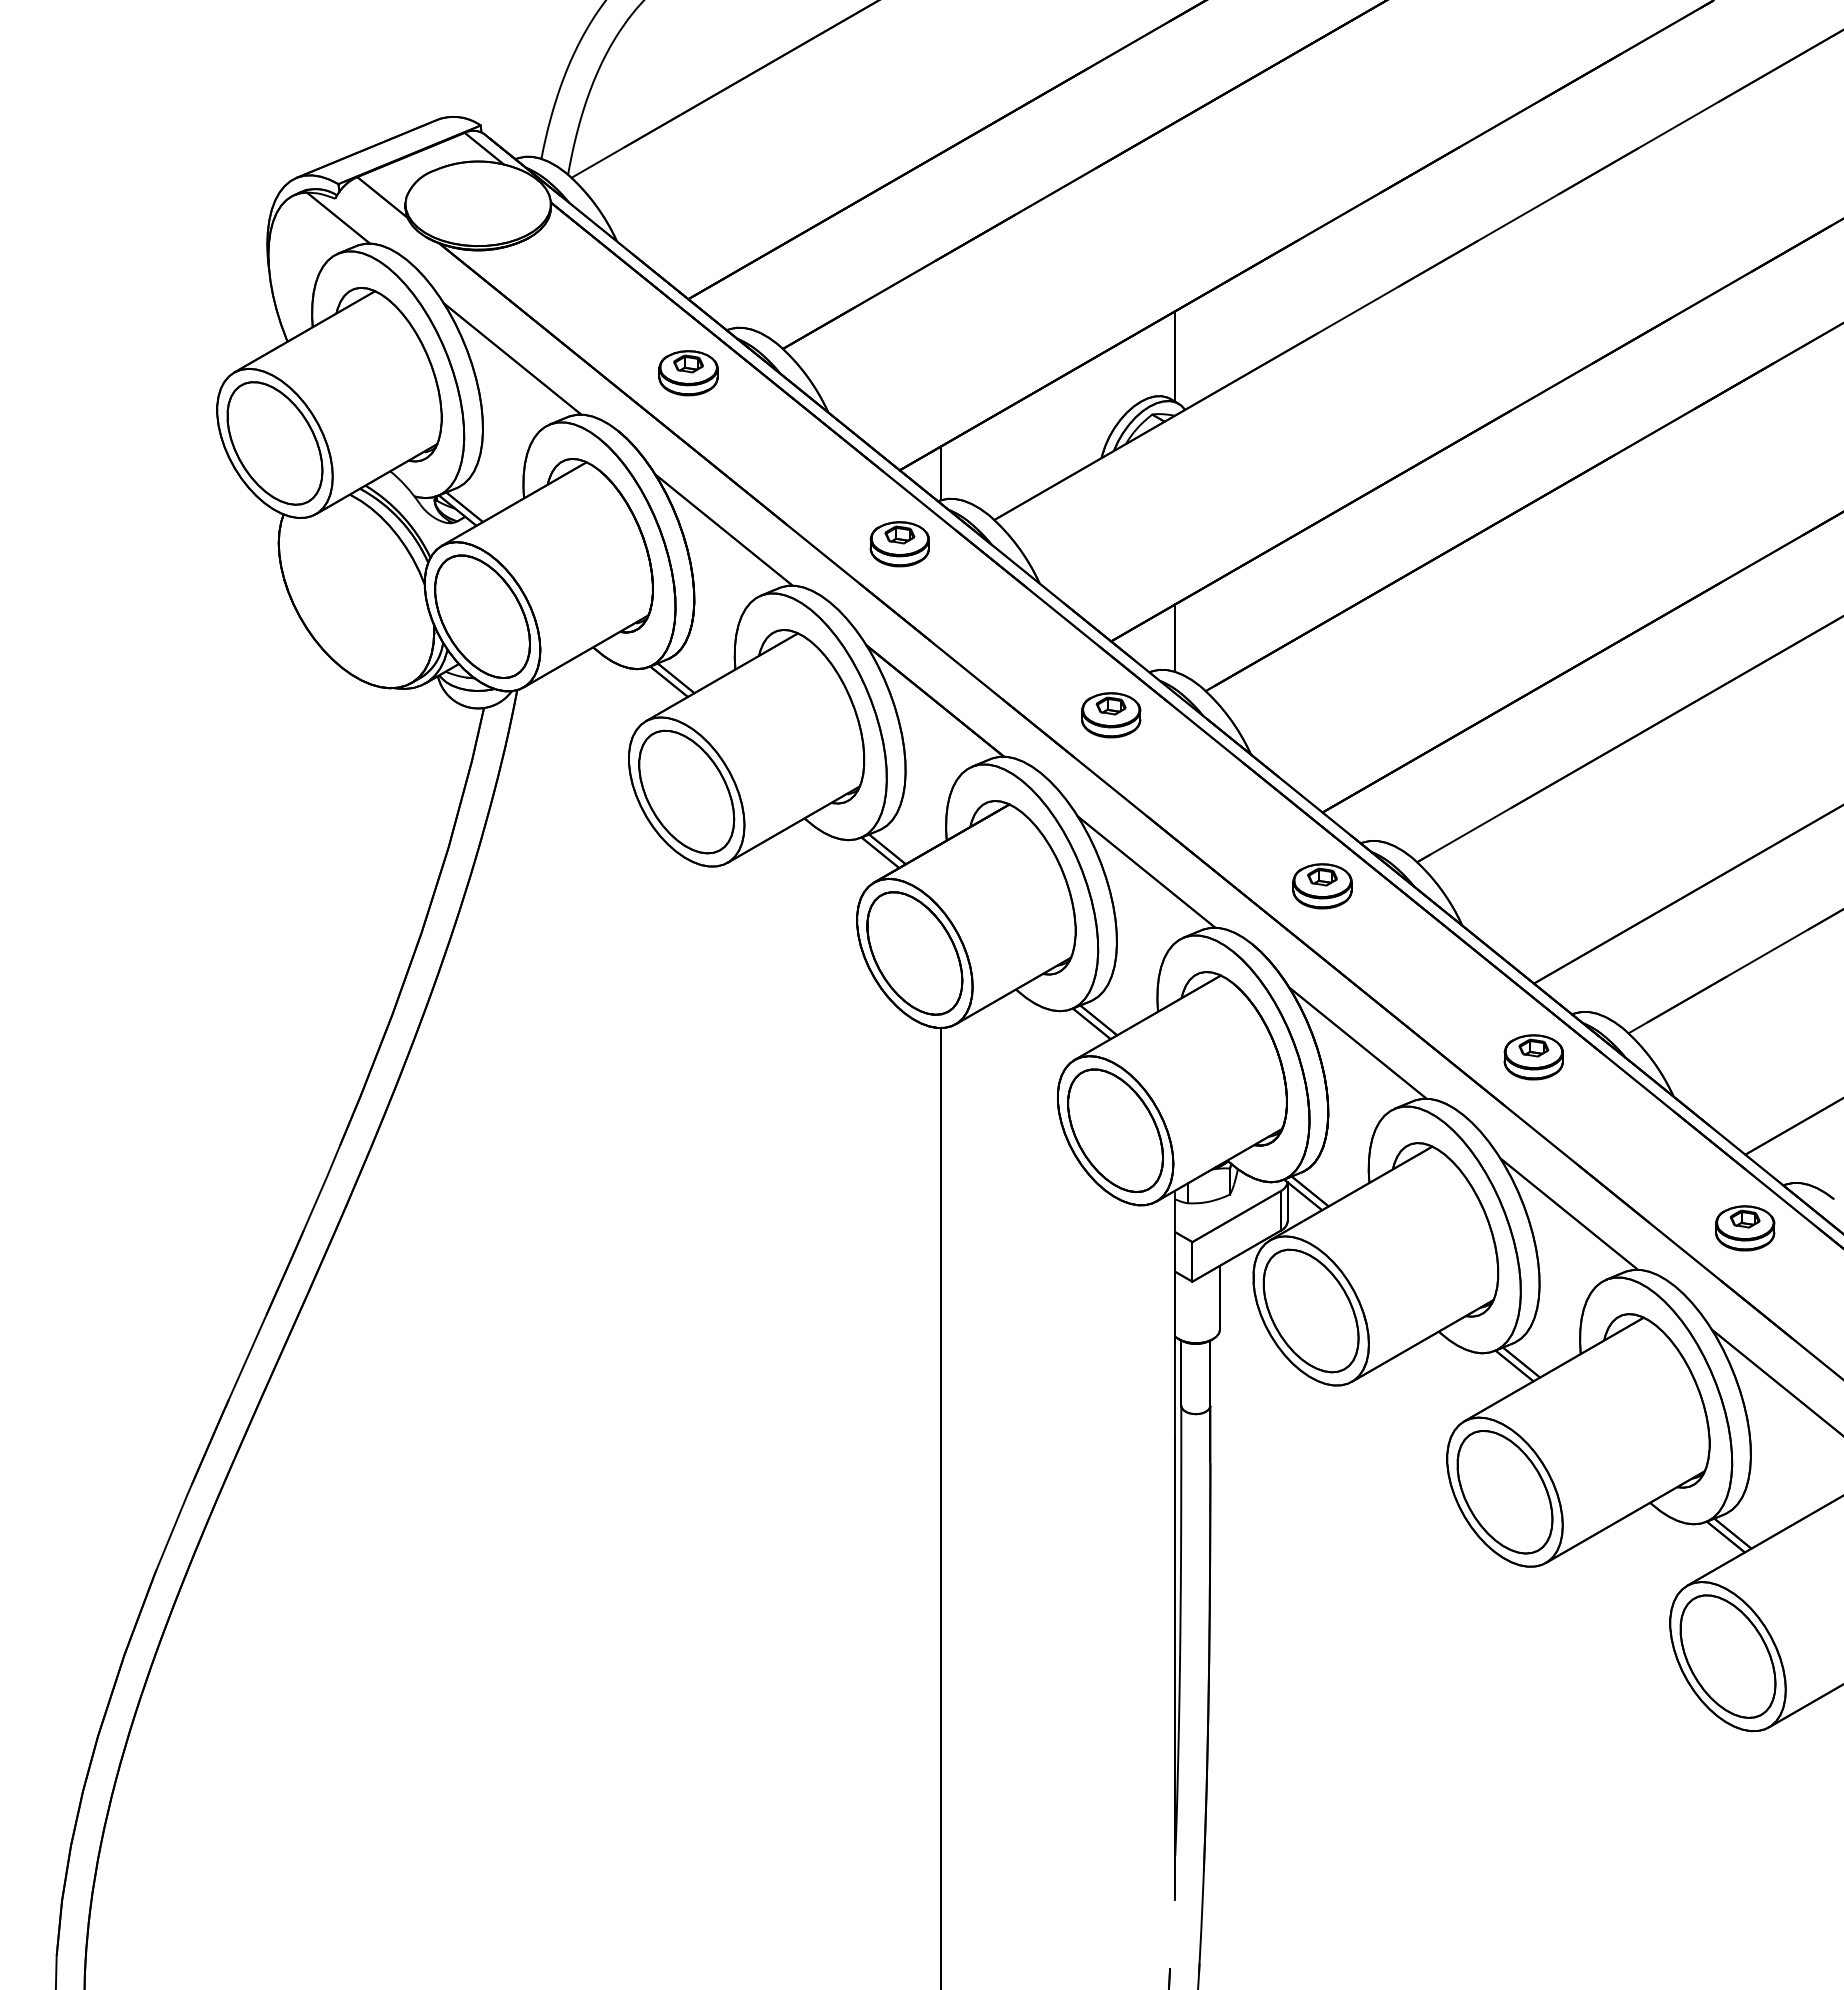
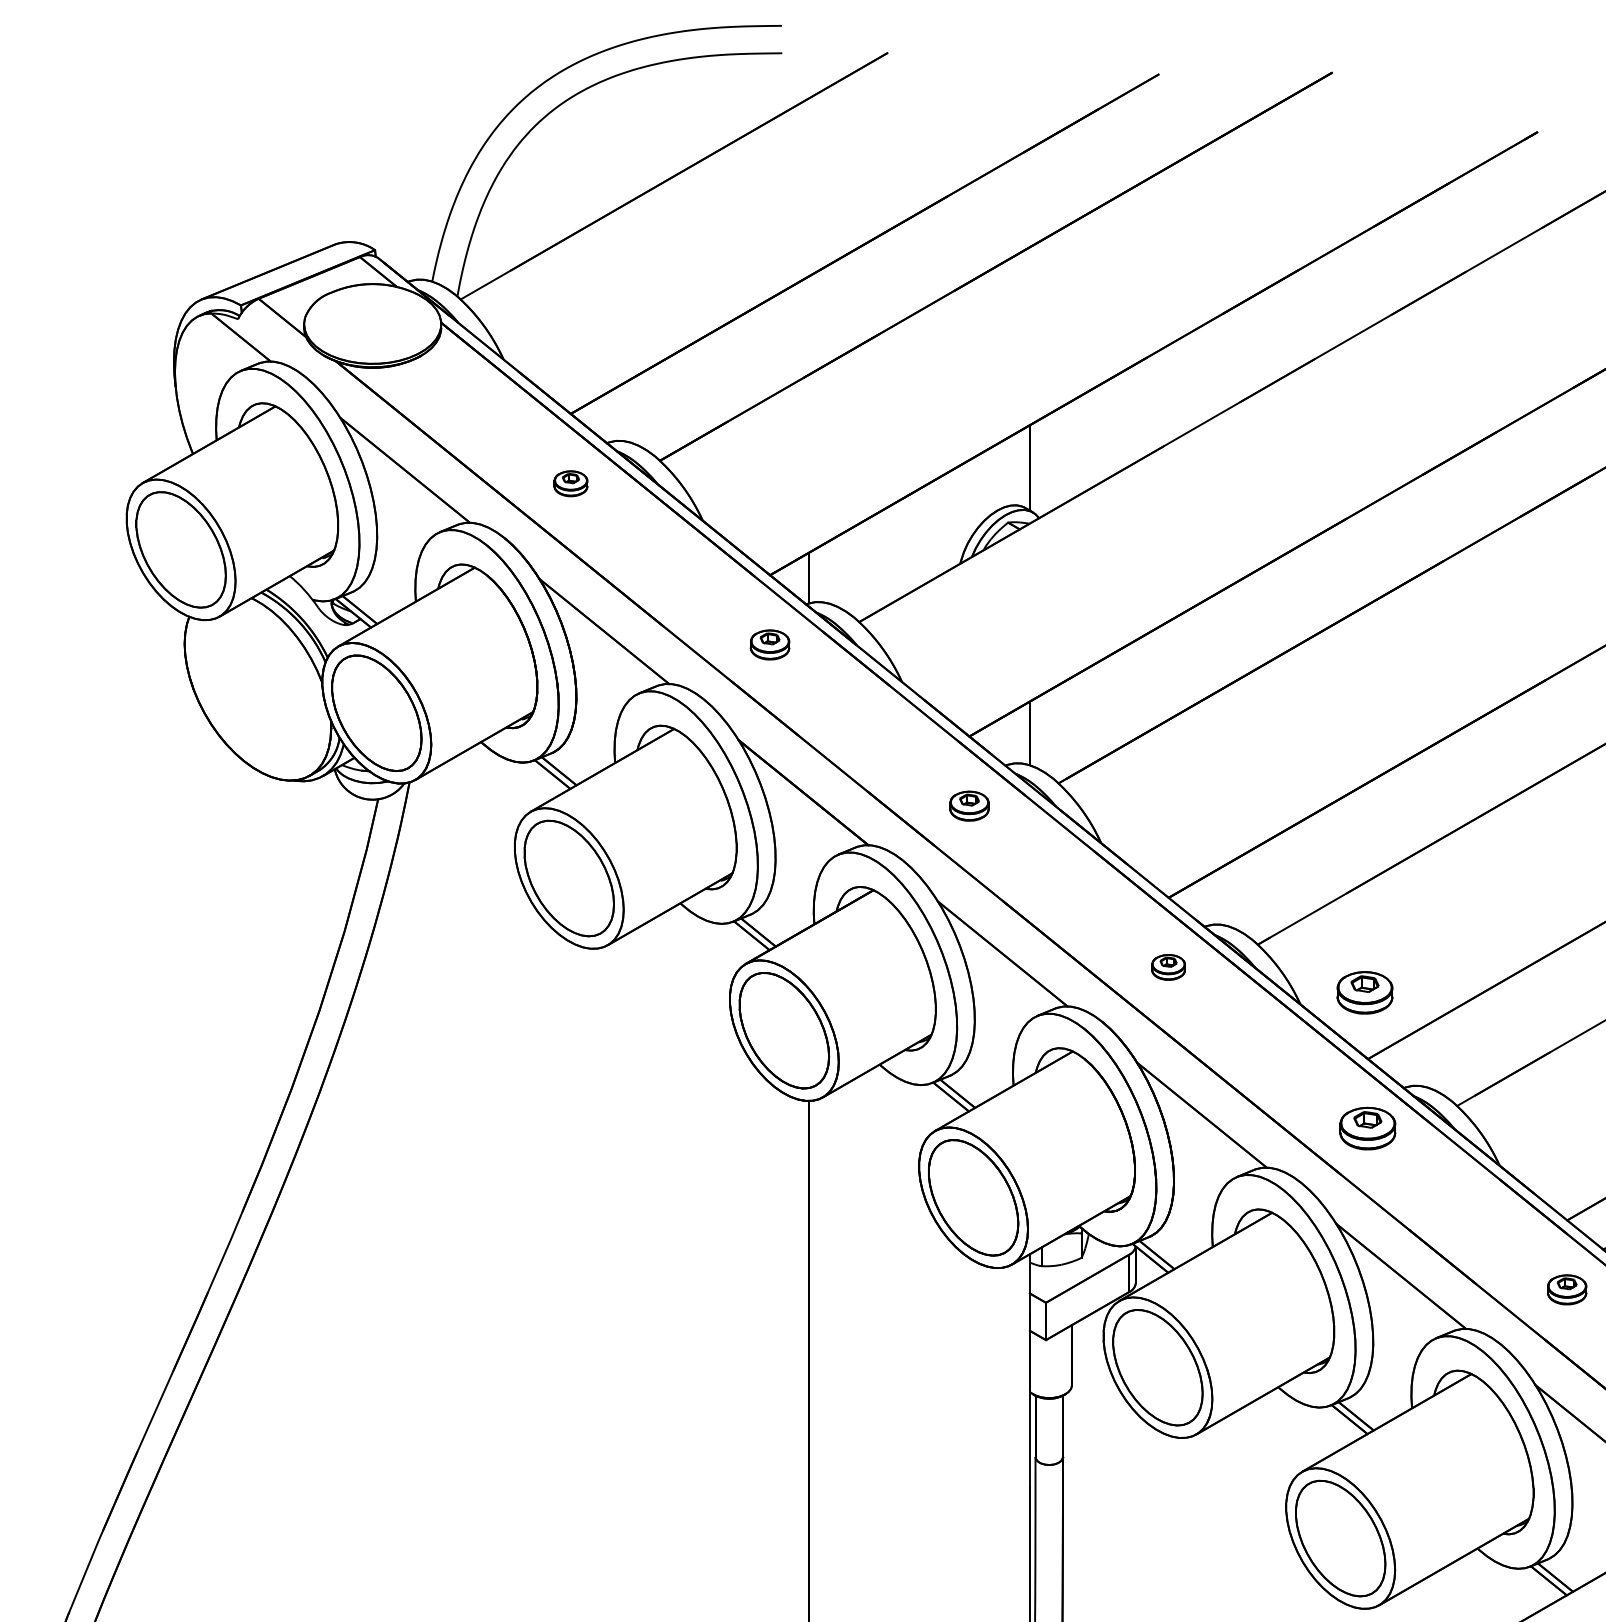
part: (688, 373) -> (570, 483), size x0.6
part: (899, 544) -> (769, 645), size x0.7
part: (1111, 715) -> (969, 806), size x0.7
part: (1322, 886) -> (1168, 967), size x0.6
part: (1530, 913) -> (1364, 993), added
part: (1745, 1228) -> (1567, 1289), size x0.7

